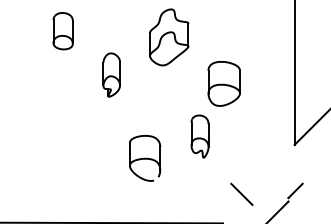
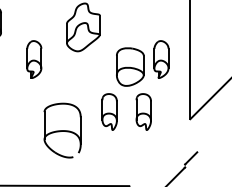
part: (260, 74) -> (161, 59), added
part: (239, 136) -> (143, 111), added
part: (145, 158) -> (63, 130), size x1.4
line: (241, 193) -> (145, 160), removed

